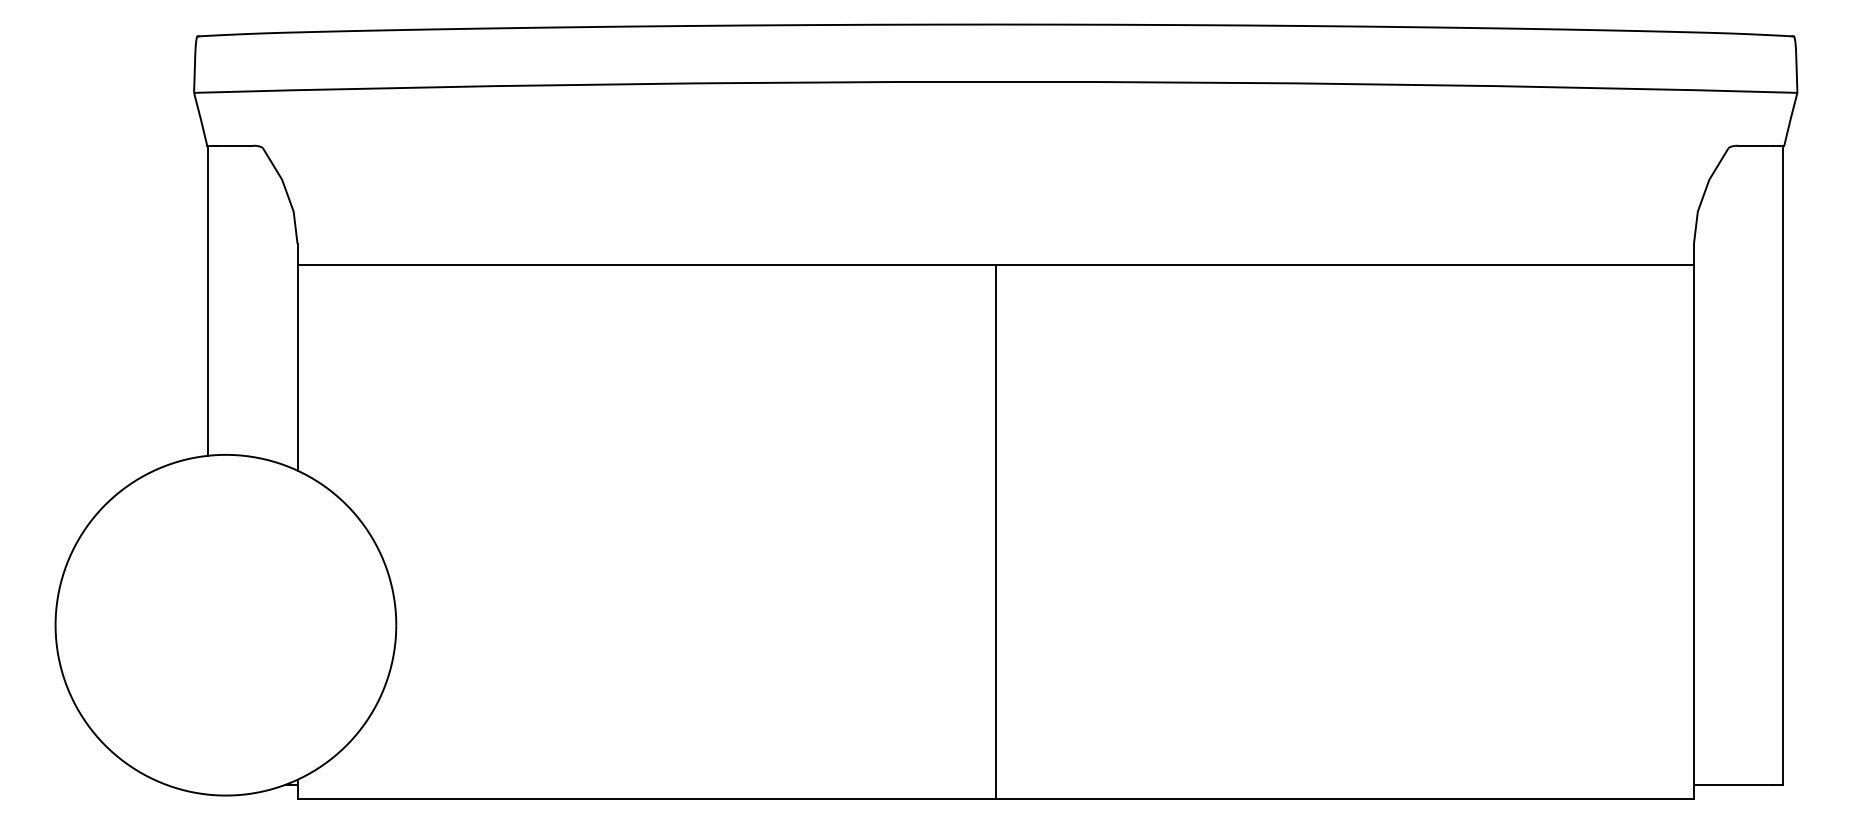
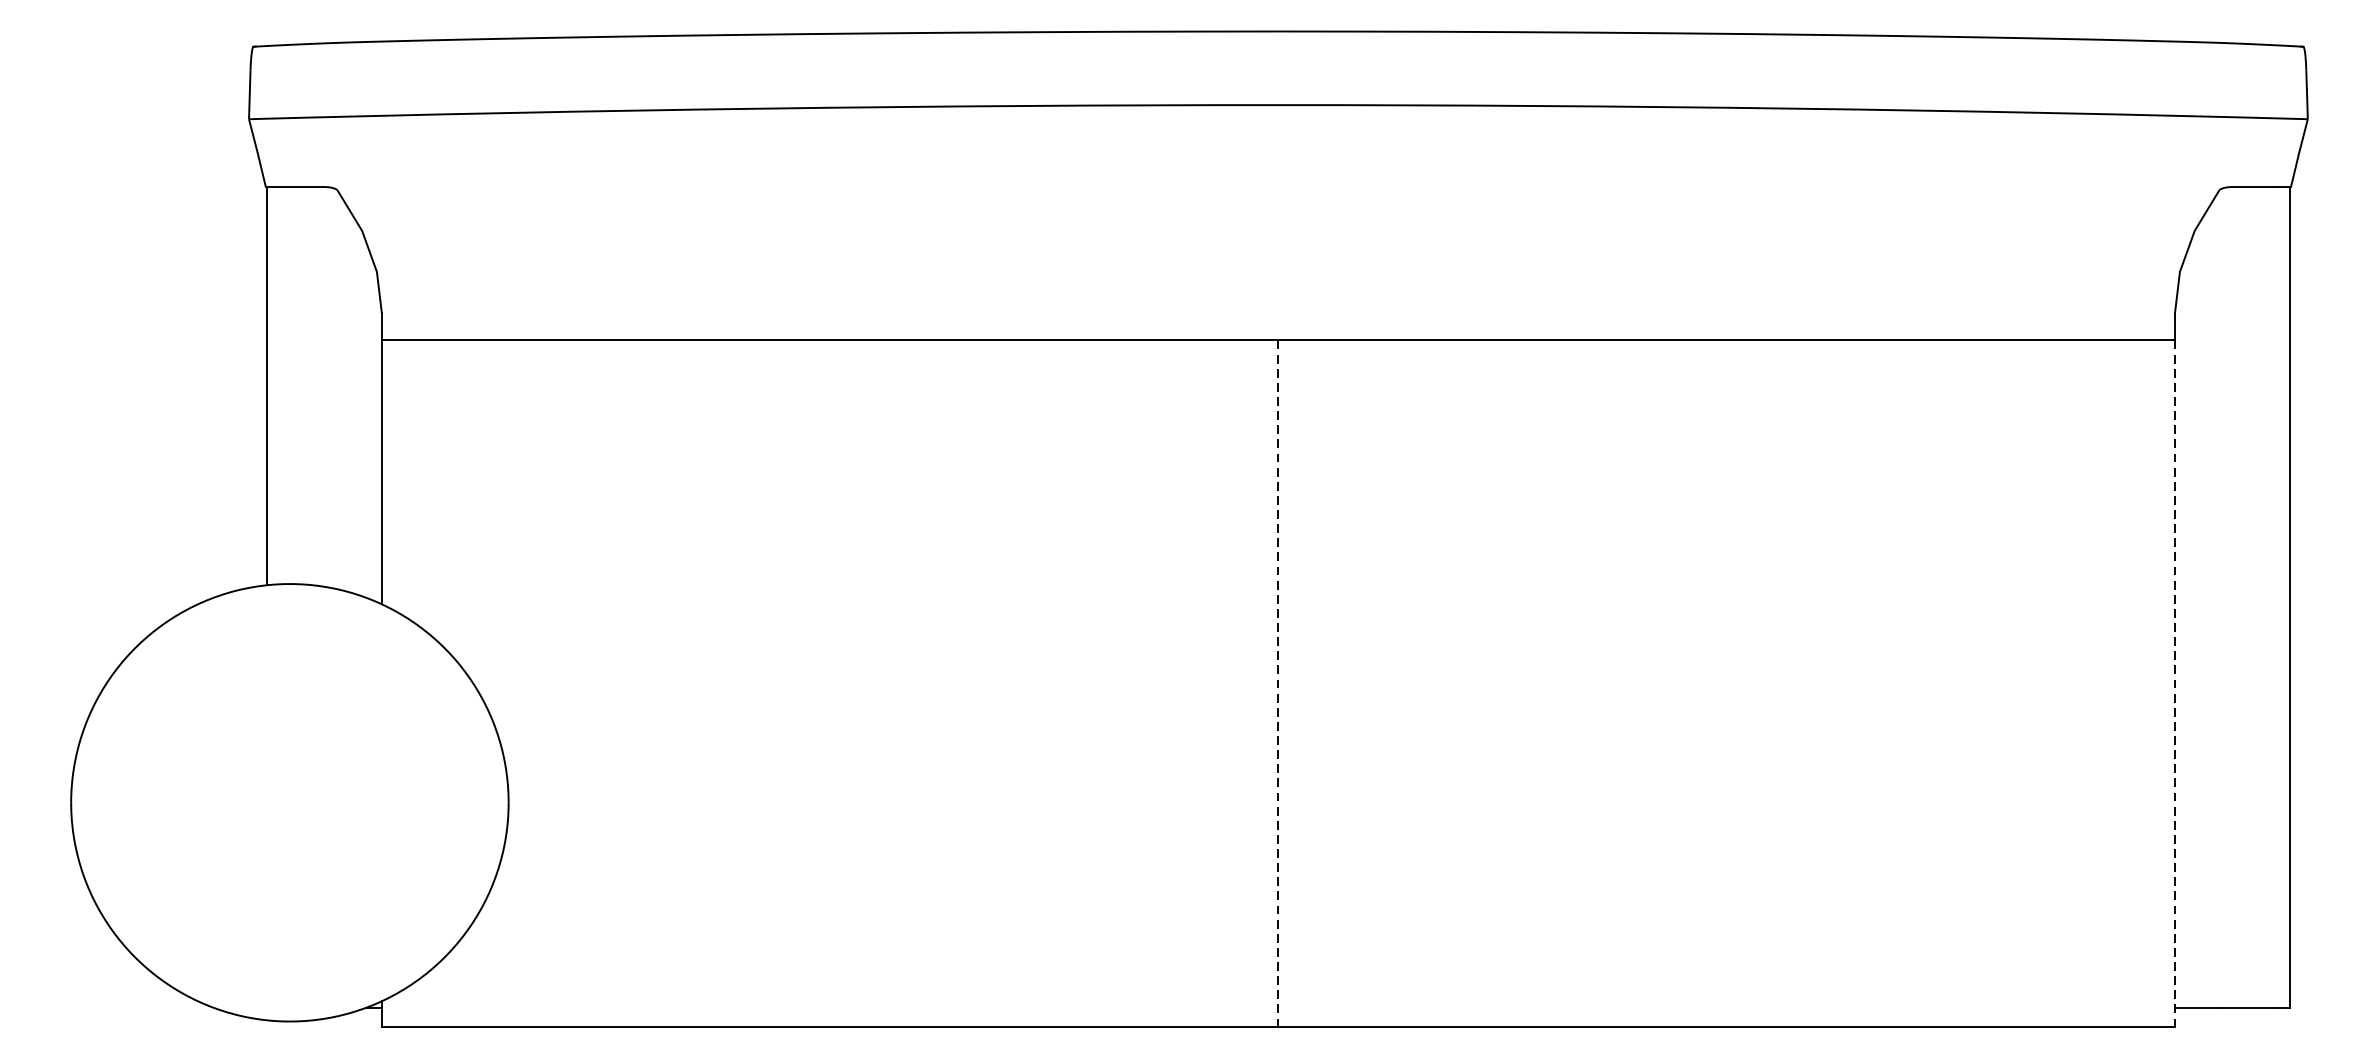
line: (995, 532) -> (1278, 683), solid -> dashed
line: (1693, 532) -> (2174, 683), solid -> dashed

